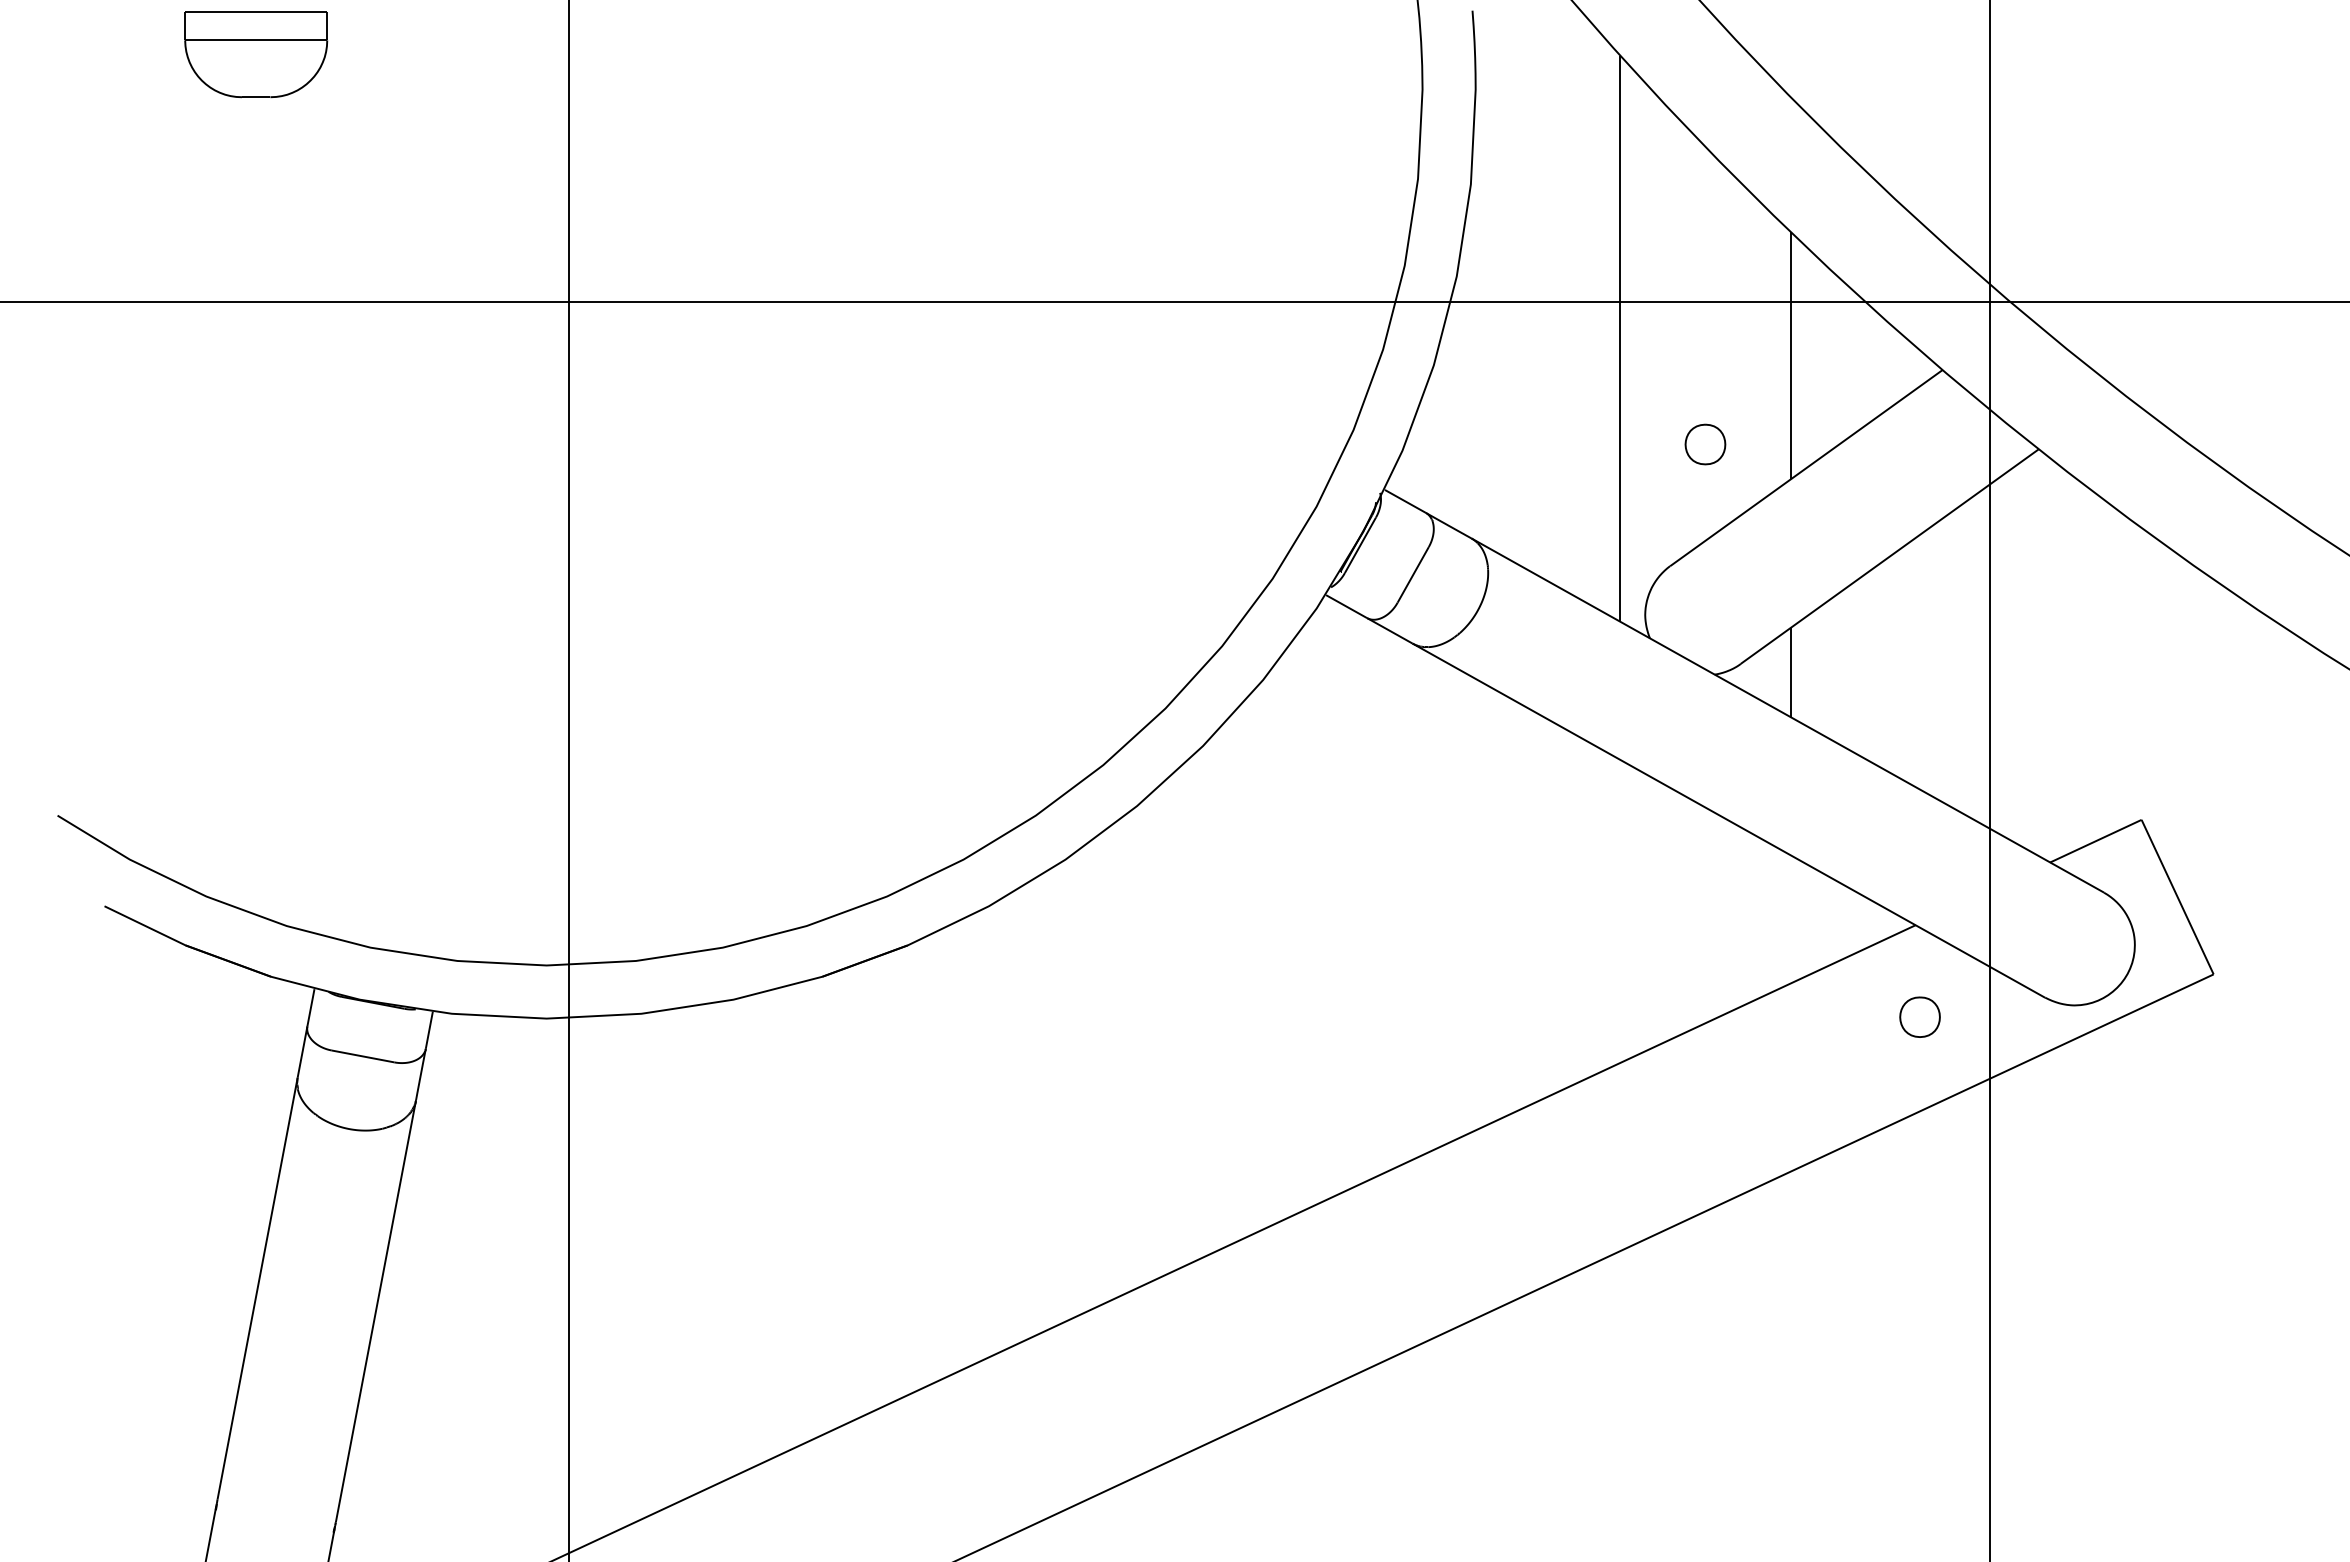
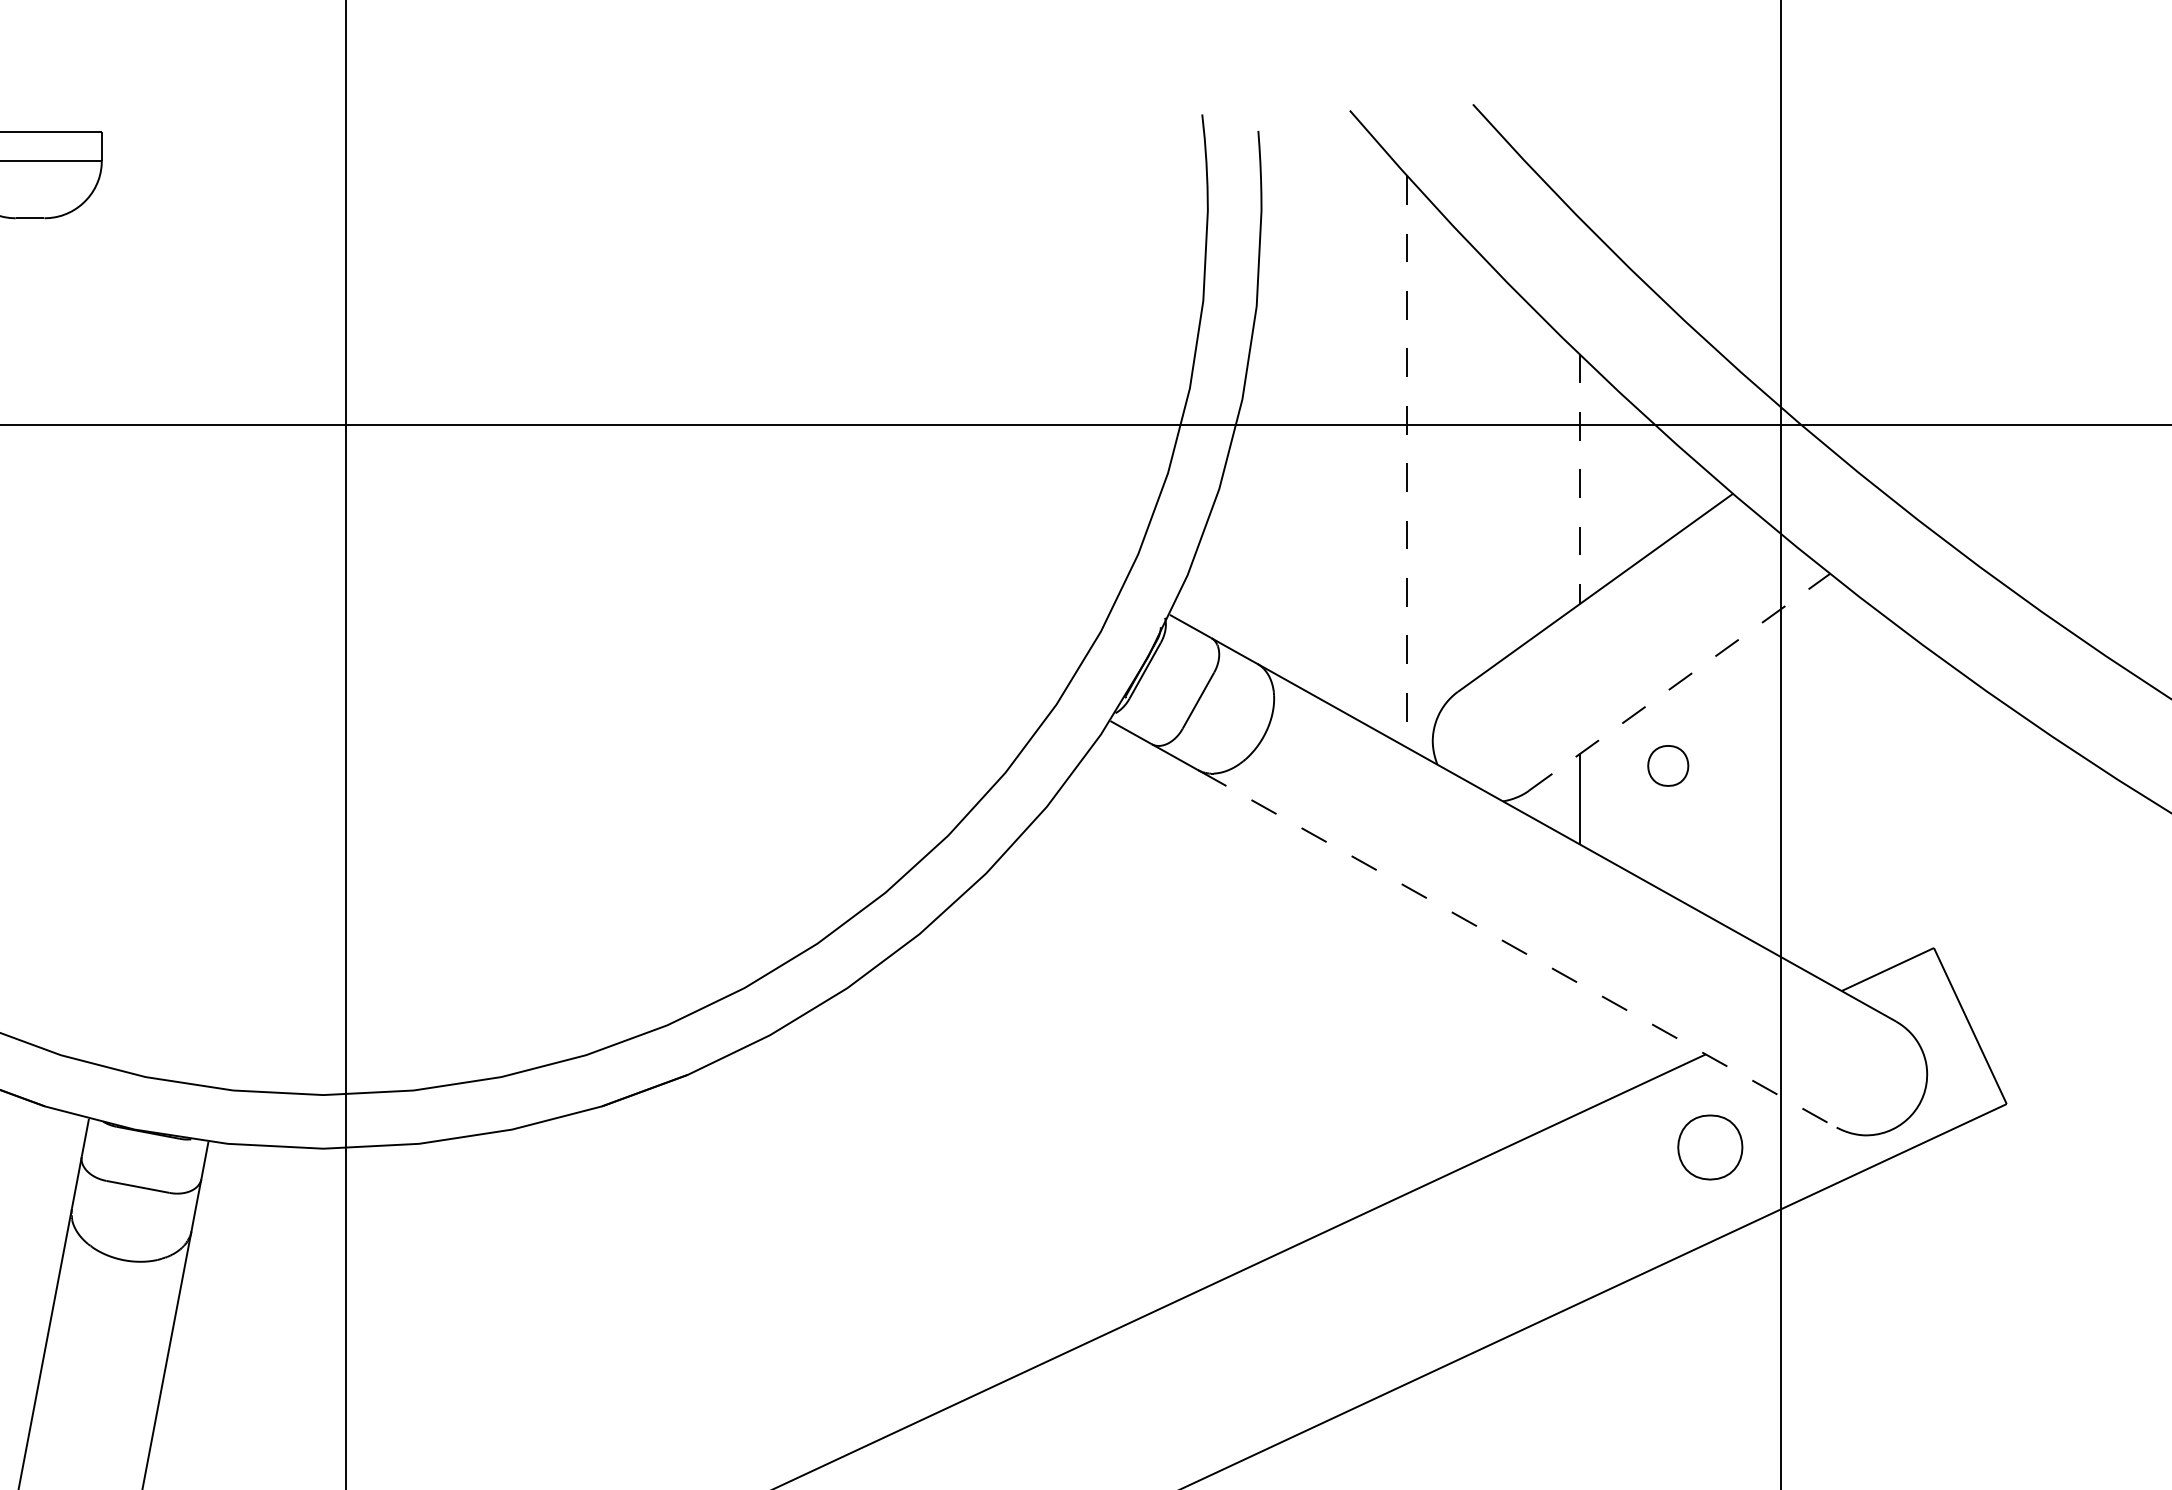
line: (1620, 339) -> (1407, 462), solid -> dashed
line: (1790, 355) -> (1579, 479), solid -> dashed
part: (1705, 444) -> (1668, 765), moved
line: (1889, 556) -> (1679, 682), solid -> dashed
line: (1731, 821) -> (1519, 949), solid -> dashed
part: (1919, 1016) -> (1709, 1146), size x1.6

